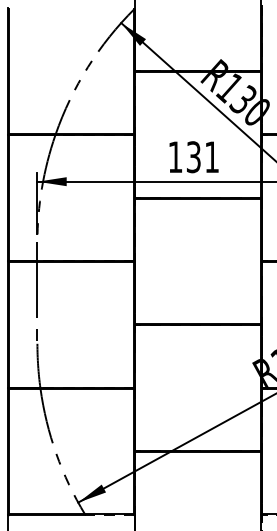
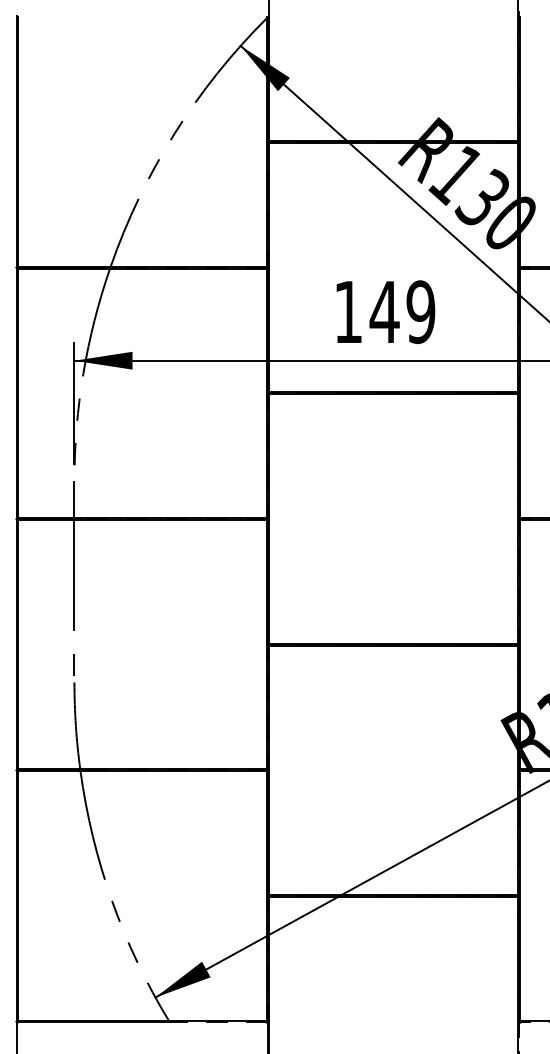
text: (202, 157) -> (401, 312), 131 -> 149

